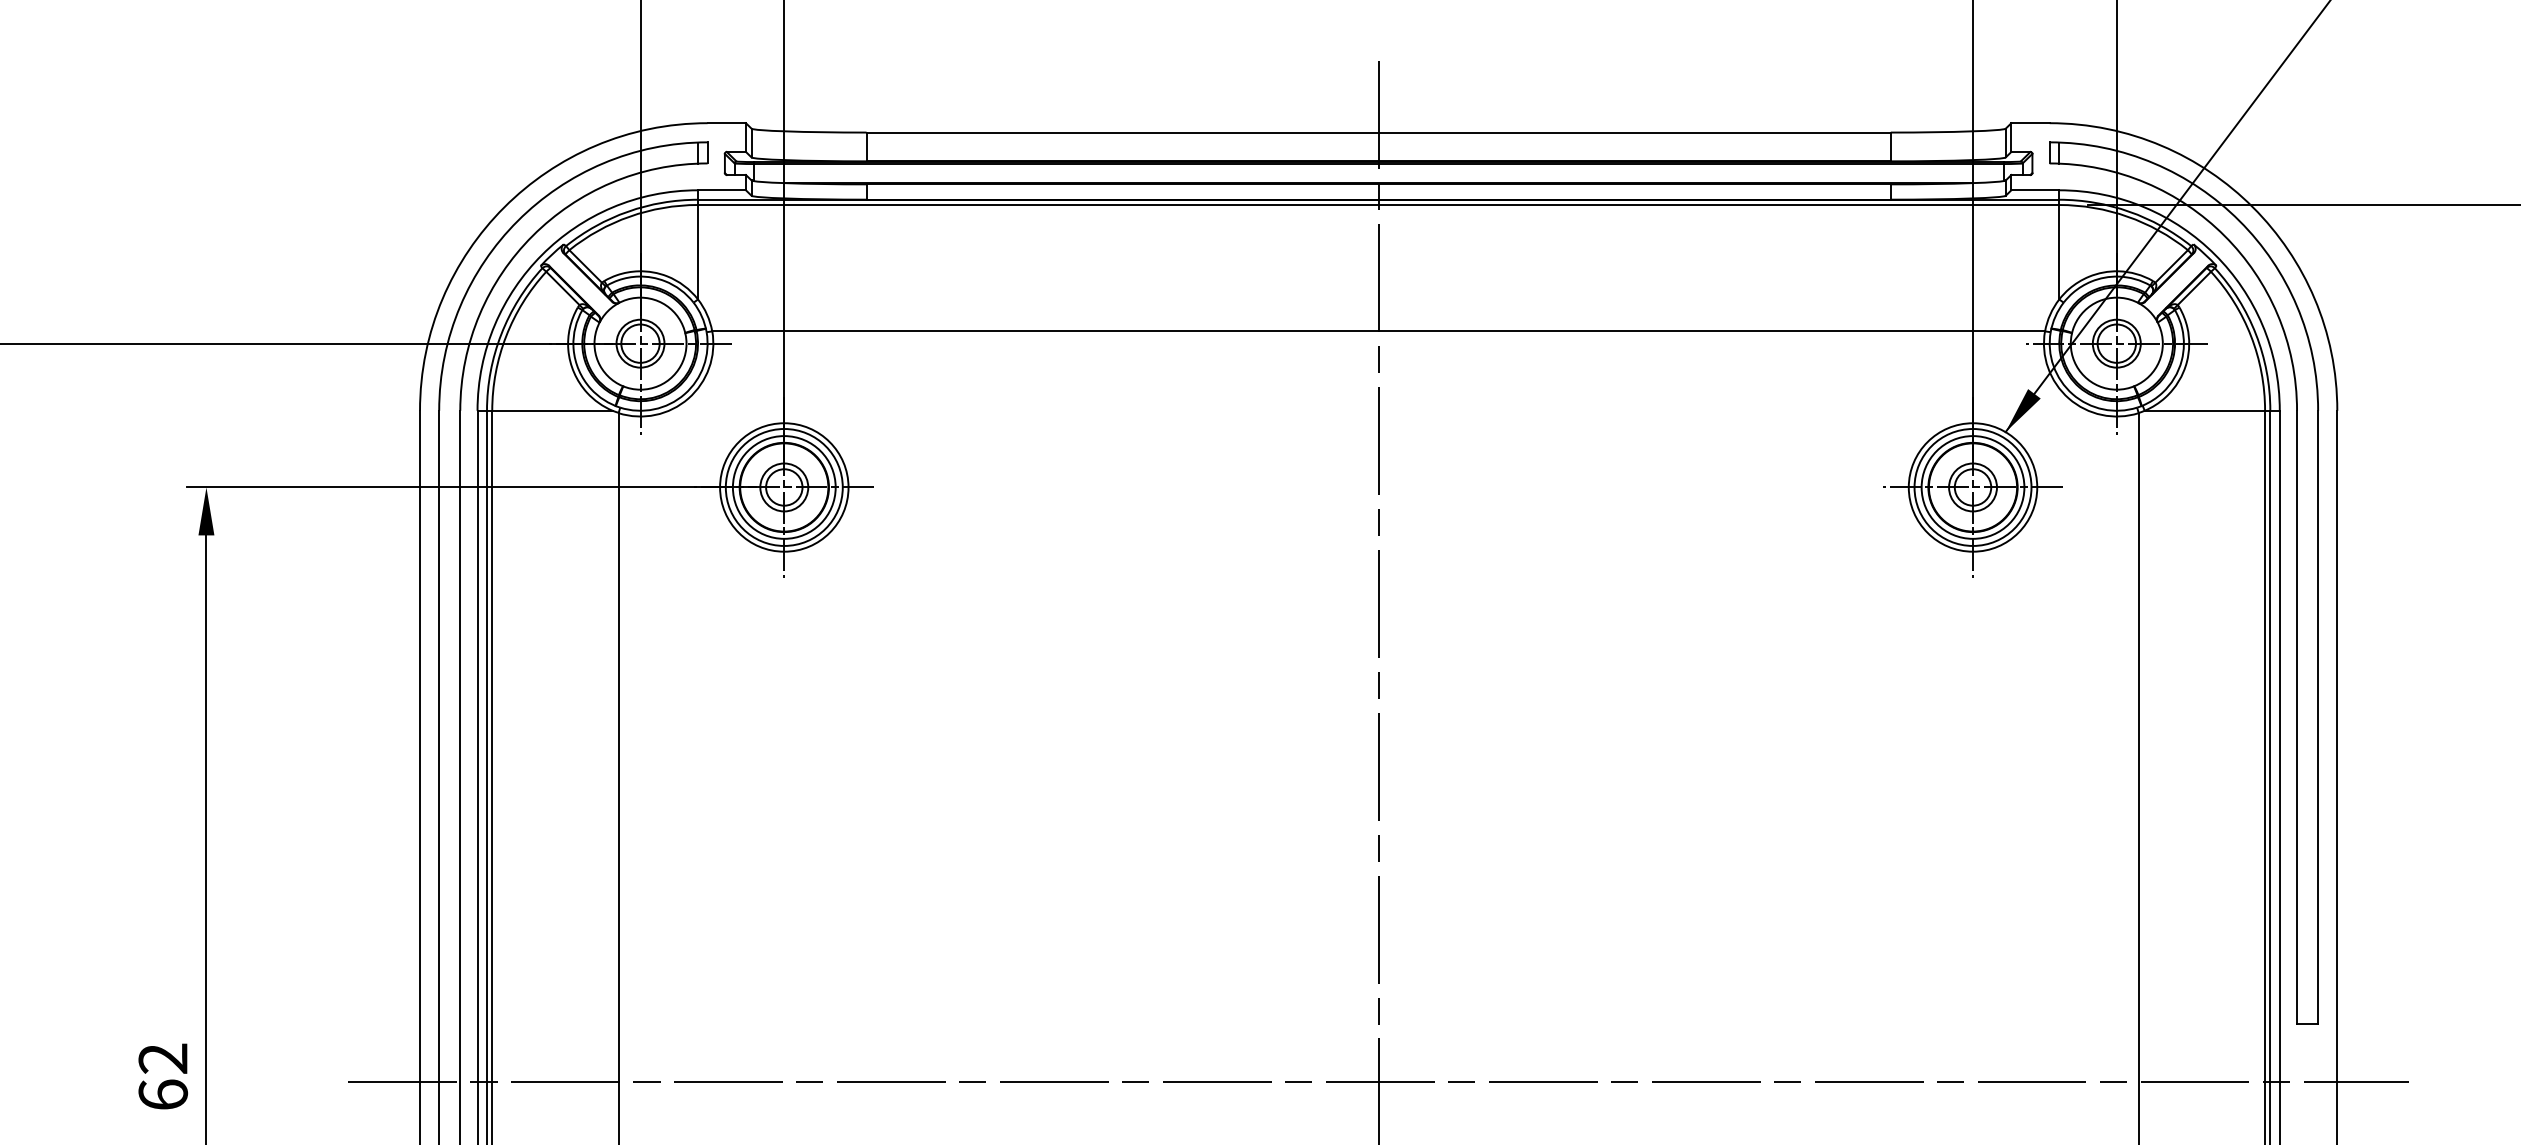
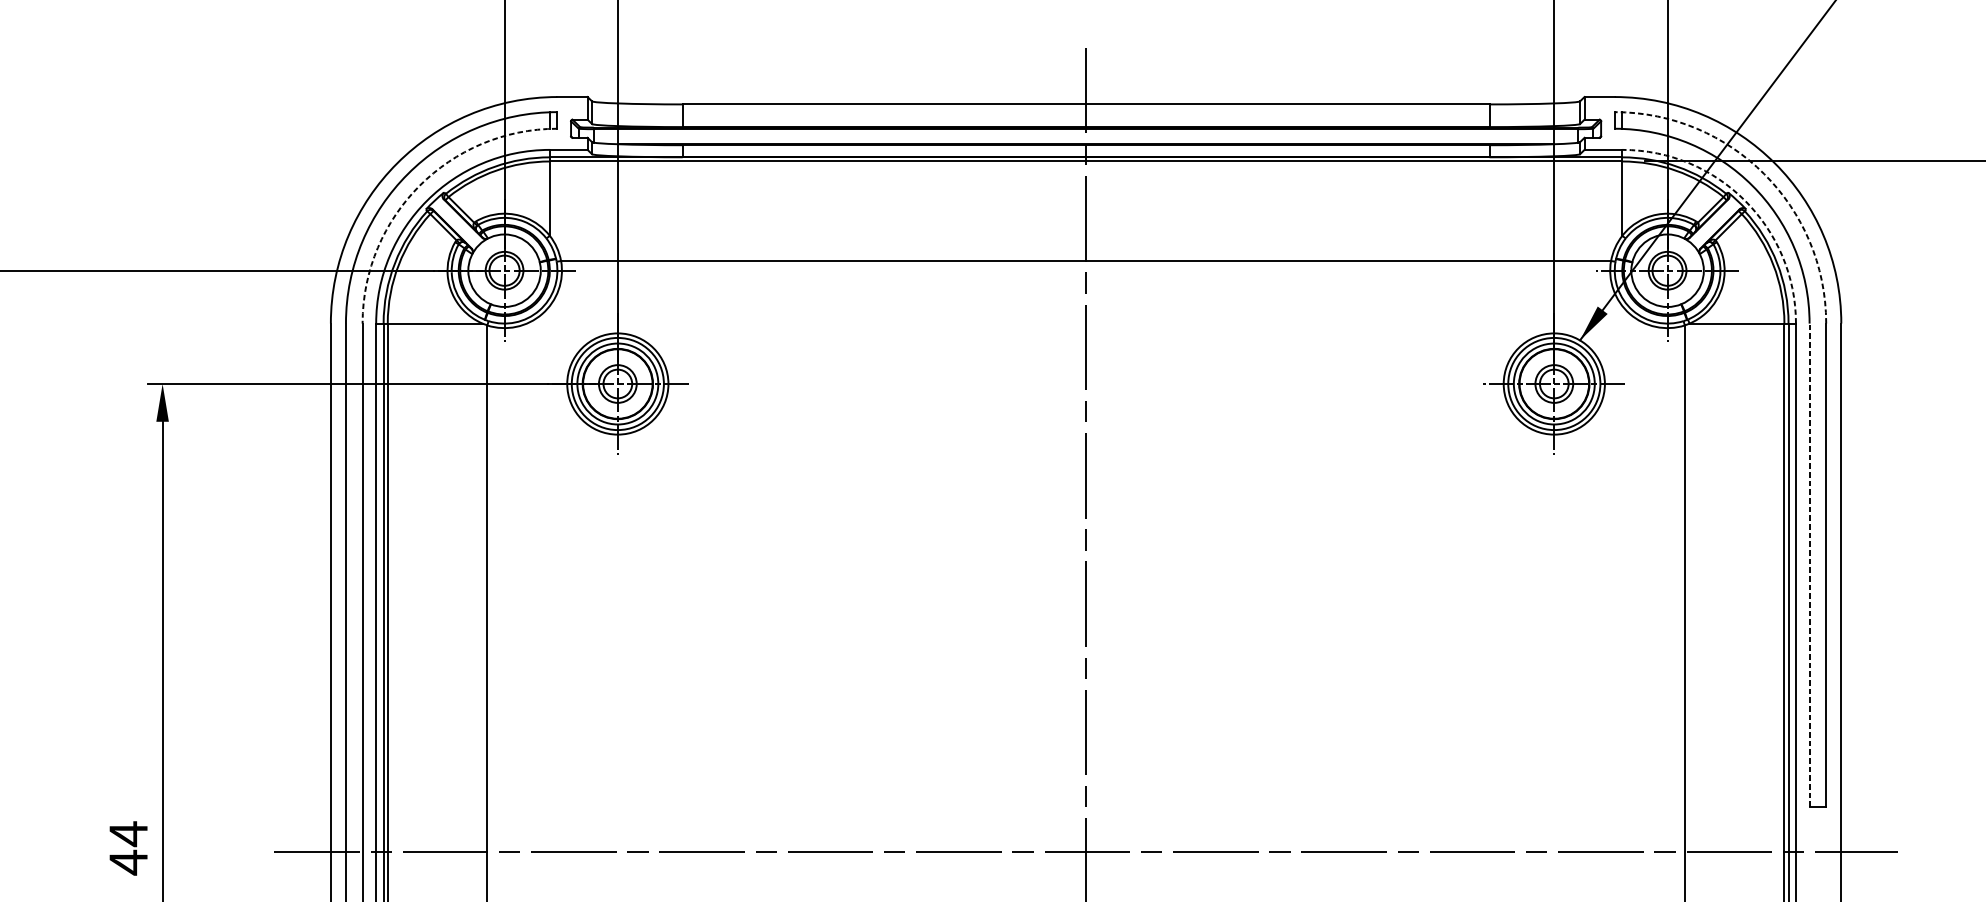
arc: (2239, 220) -> (1764, 173), solid -> dashed
arc: (532, 235) -> (419, 185), solid -> dashed
arc: (2215, 254) -> (1745, 200), solid -> dashed
line: (2297, 717) -> (1809, 565), solid -> dashed
text: (163, 1076) -> (128, 848), 62 -> 44

